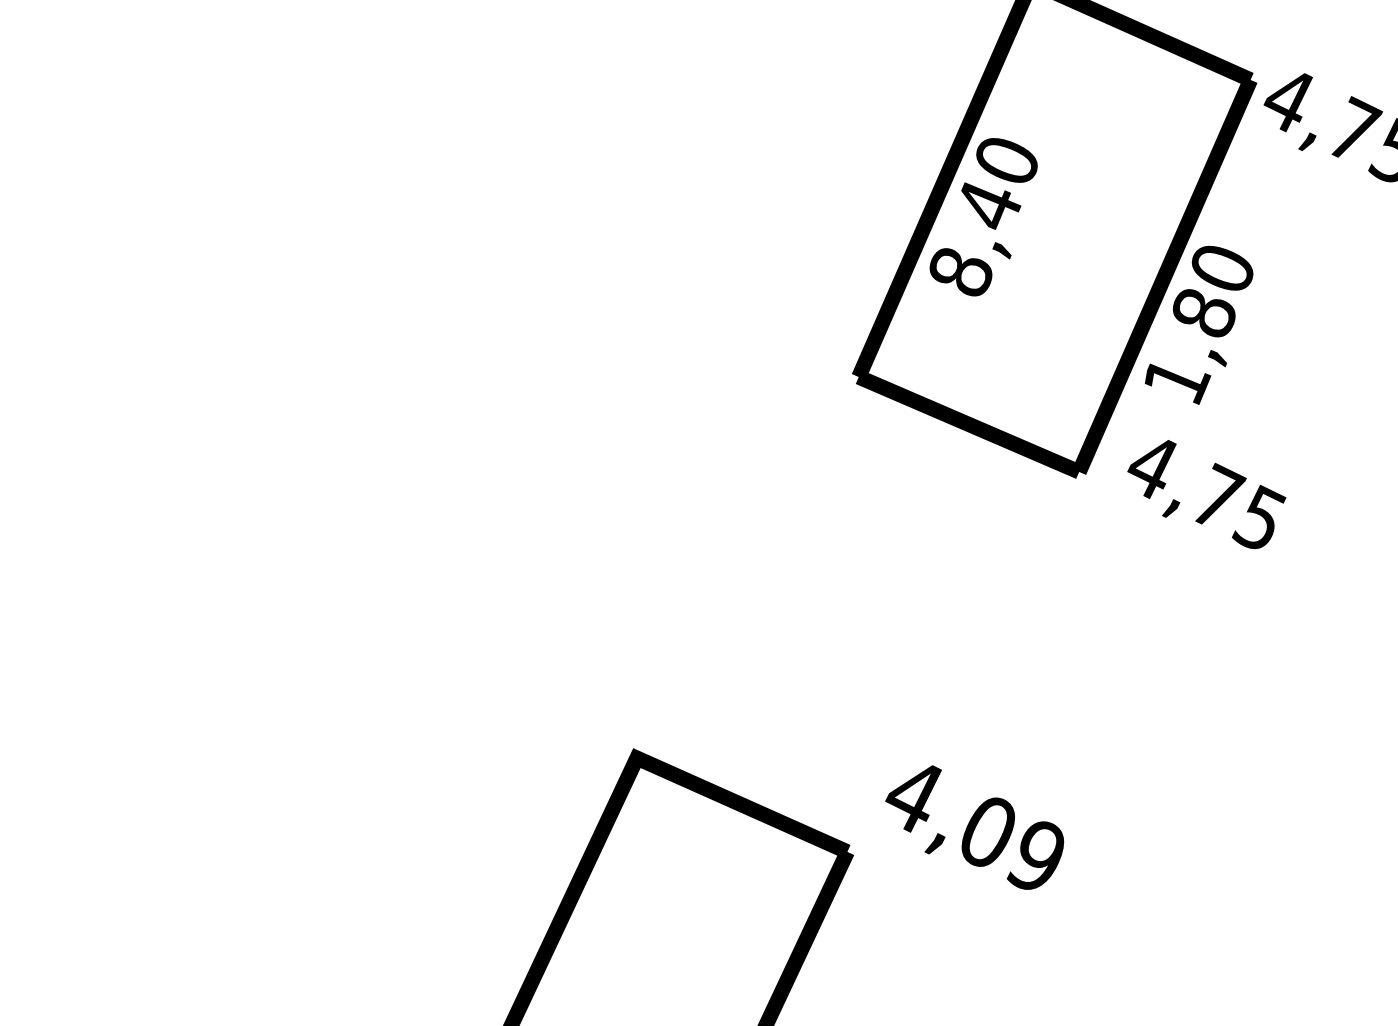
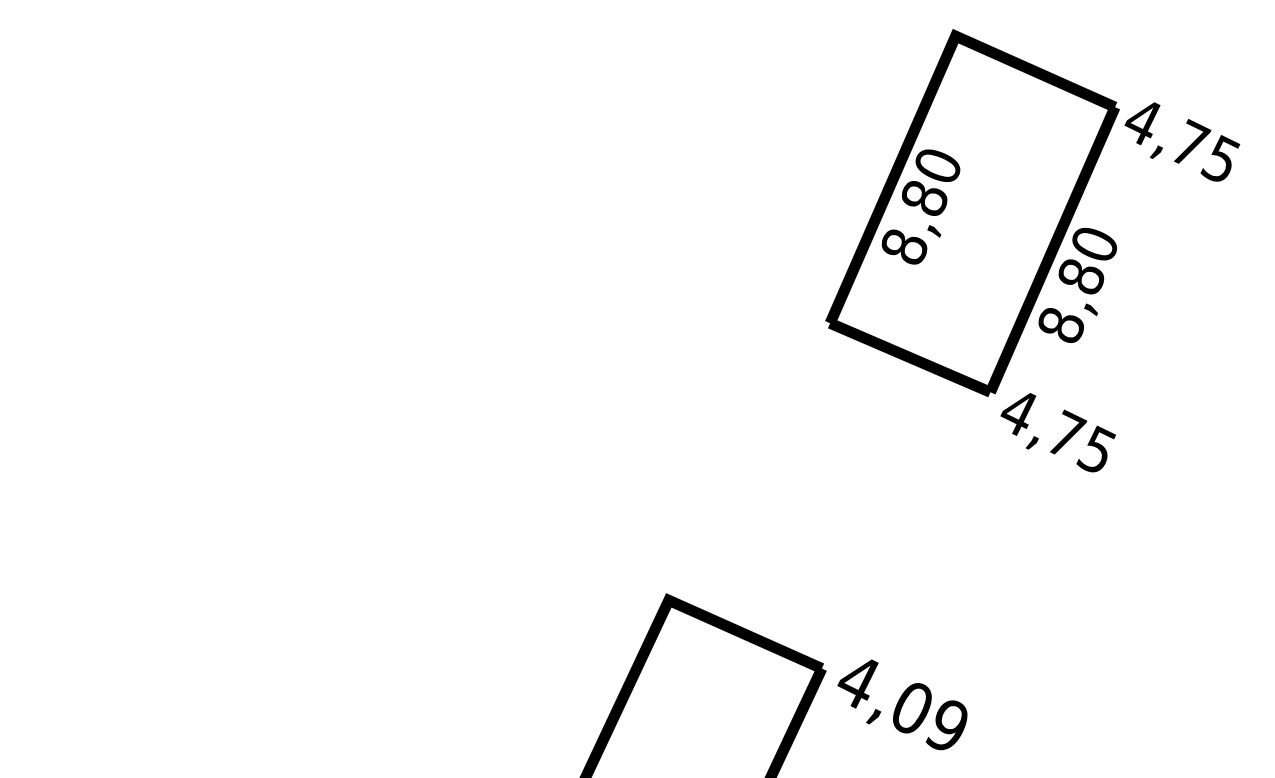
text: (988, 205) -> (924, 198), 8,40 -> 8,80
text: (1178, 380) -> (1062, 325), 1,80 -> 8,80
text: (1205, 494) -> (1057, 432), moved
text: (974, 827) -> (902, 704), moved

